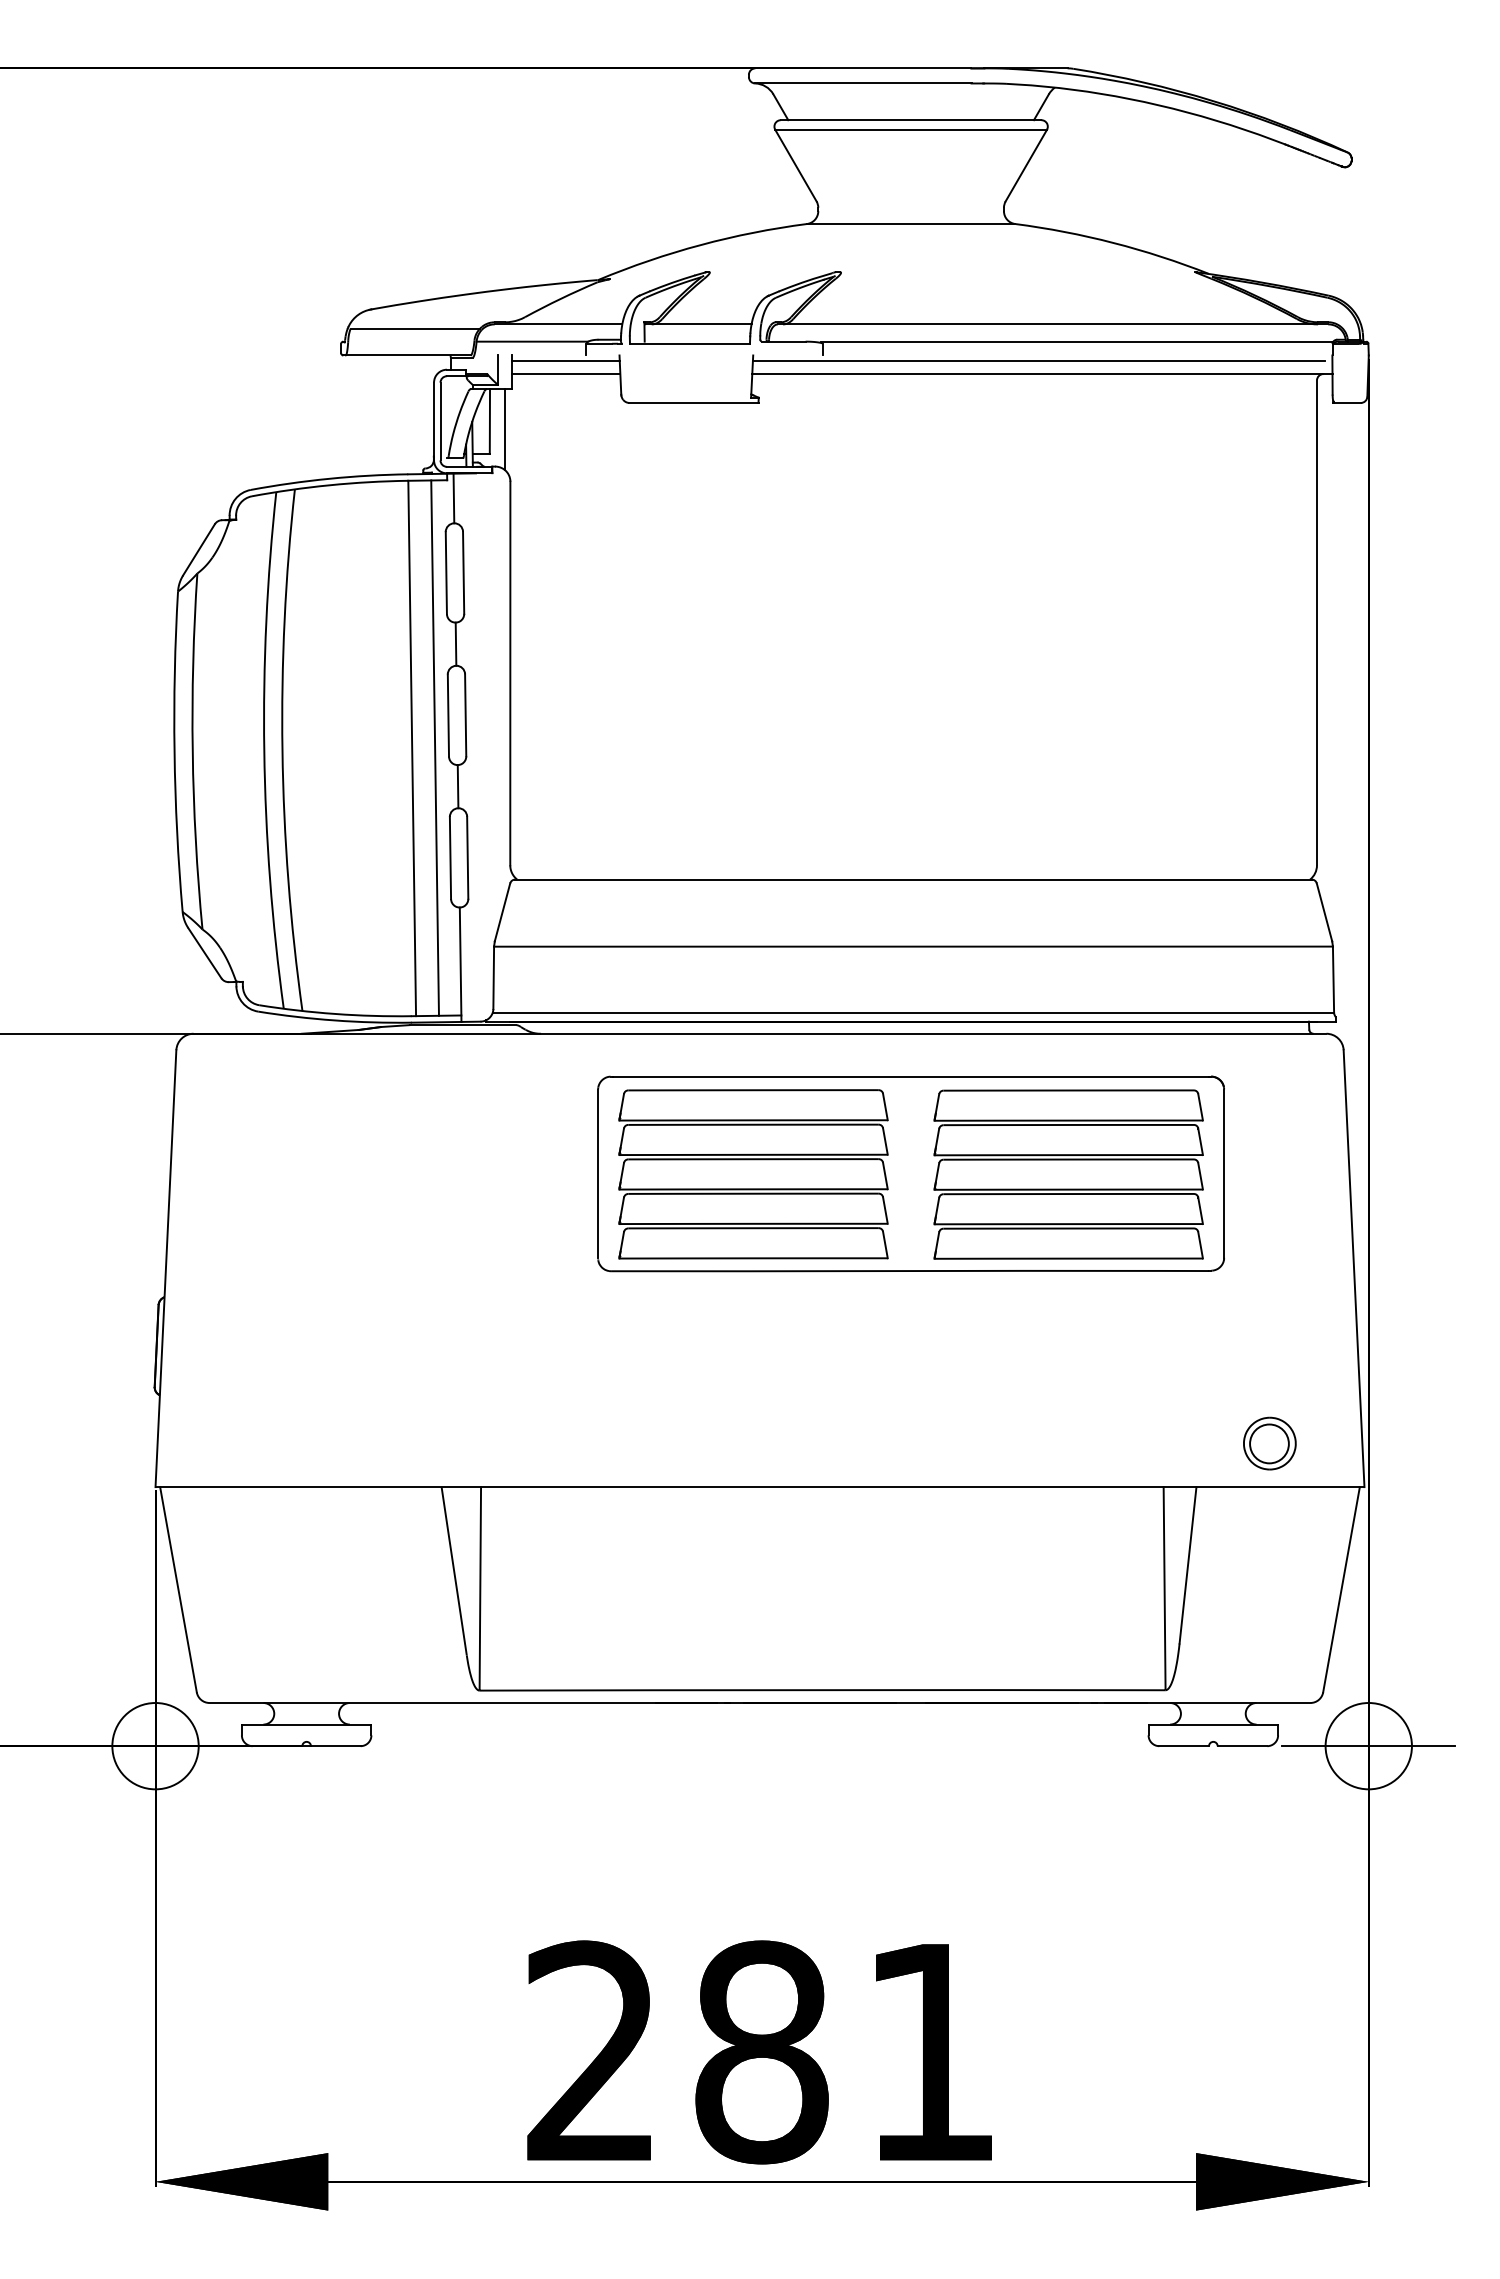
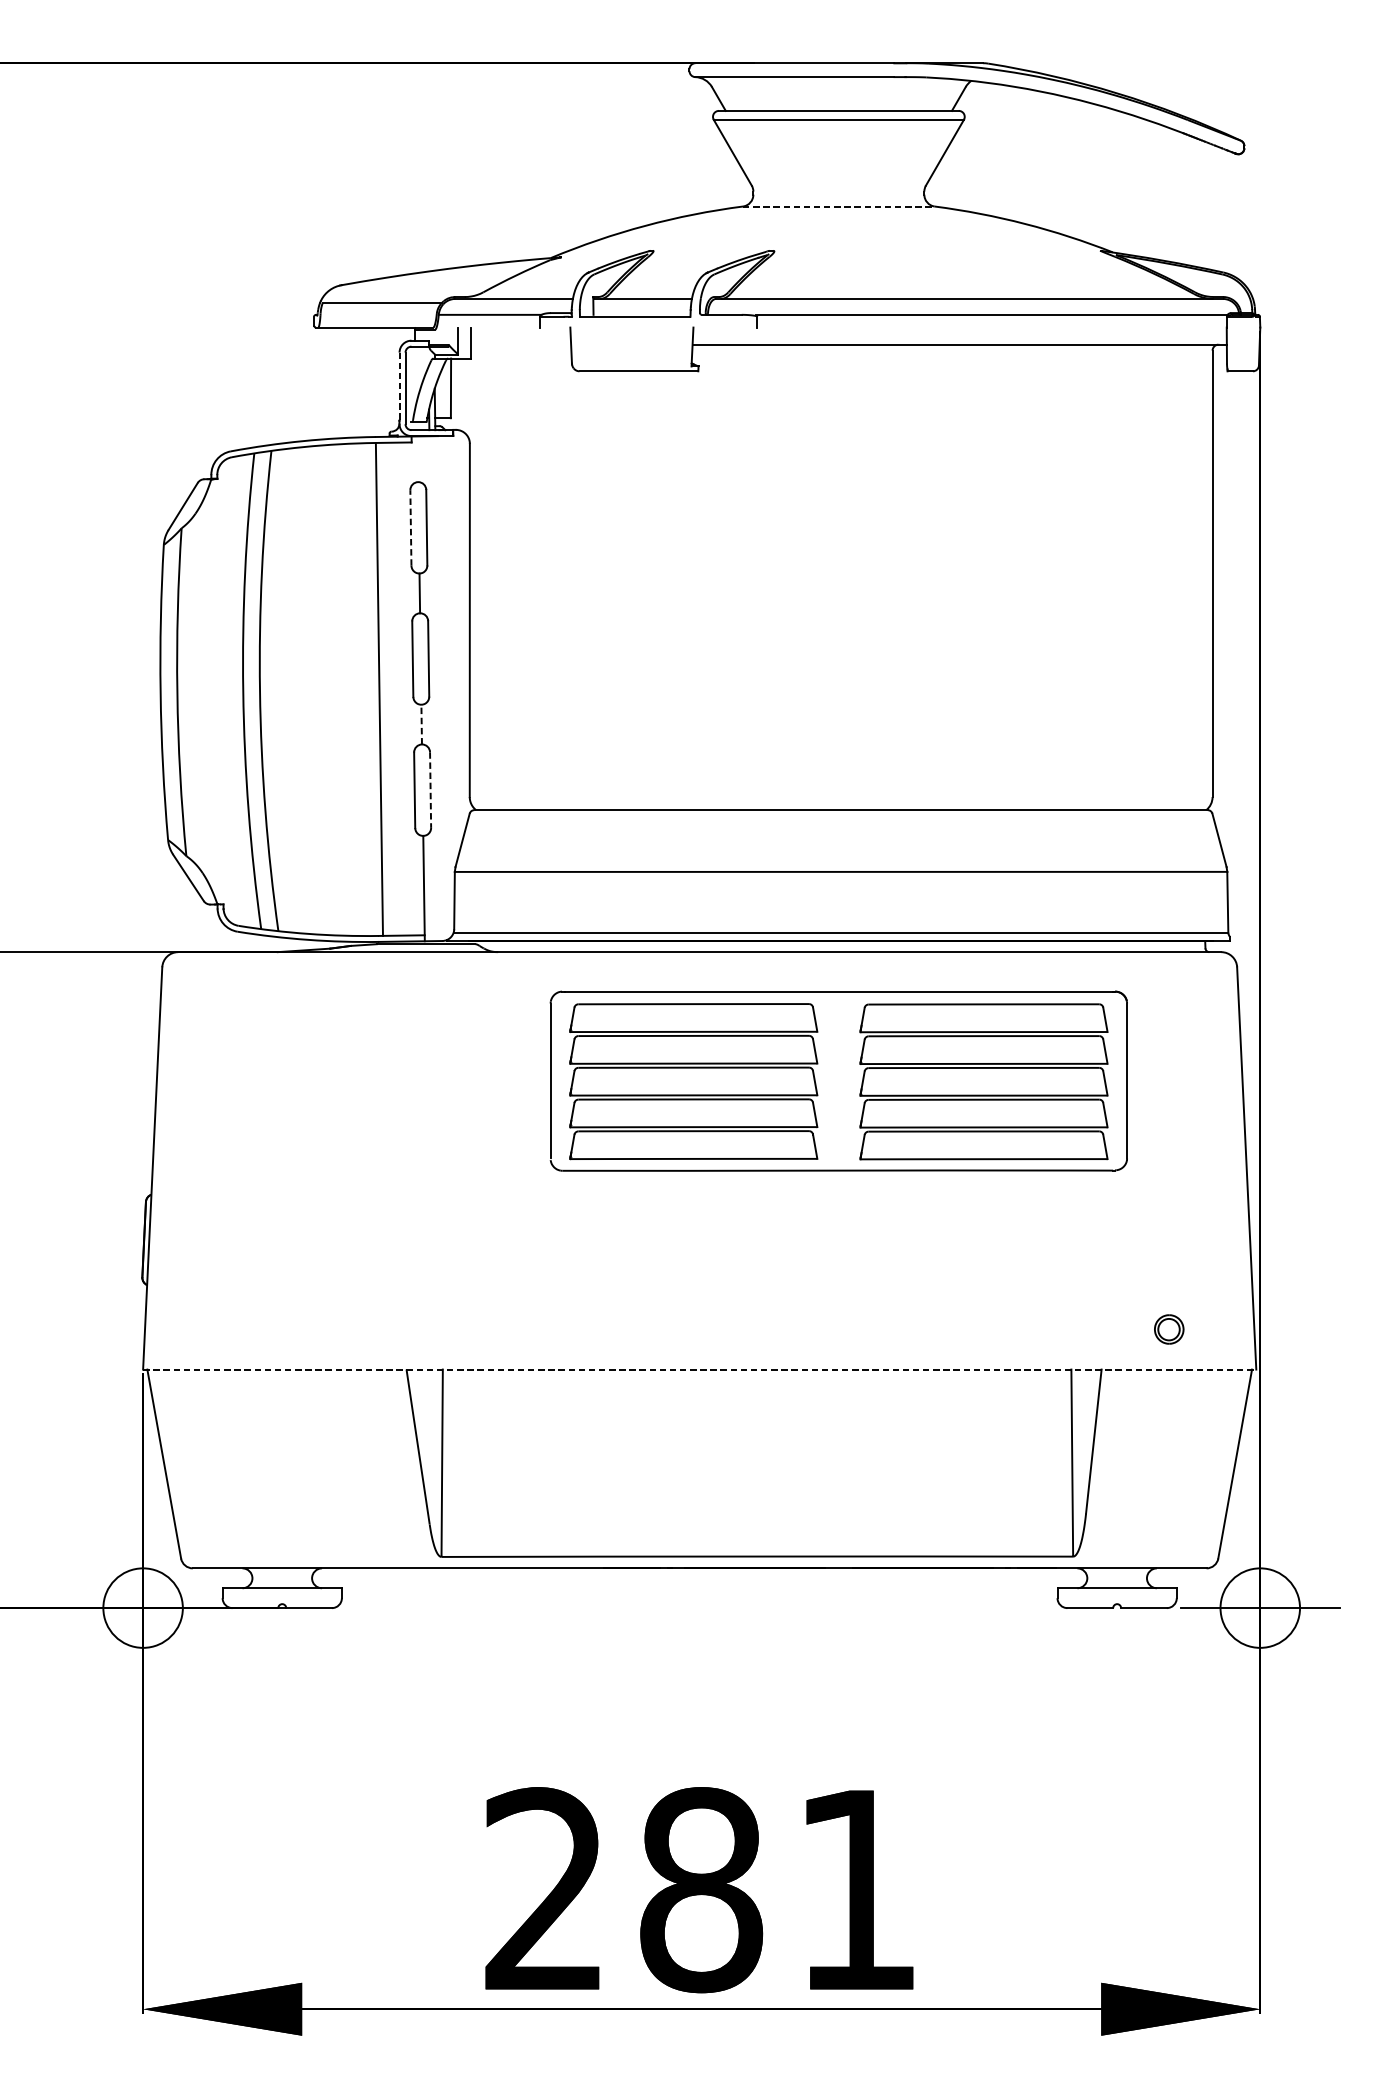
line: (911, 224) -> (839, 206), solid -> dashed
line: (565, 360) -> (520, 332), removed
line: (1038, 360) -> (956, 332), removed
line: (565, 374) -> (520, 345), removed
line: (434, 421) -> (399, 388), solid -> dashed
line: (505, 429) -> (465, 395), removed
line: (453, 498) -> (417, 459), removed
line: (446, 572) -> (411, 527), solid -> dashed
line: (434, 747) -> (399, 688), removed
line: (458, 786) -> (422, 724), solid -> dashed
line: (467, 858) -> (430, 790), solid -> dashed
part: (1269, 1443) -> (1168, 1329), size x0.6
line: (760, 1487) -> (700, 1369), solid -> dashed

